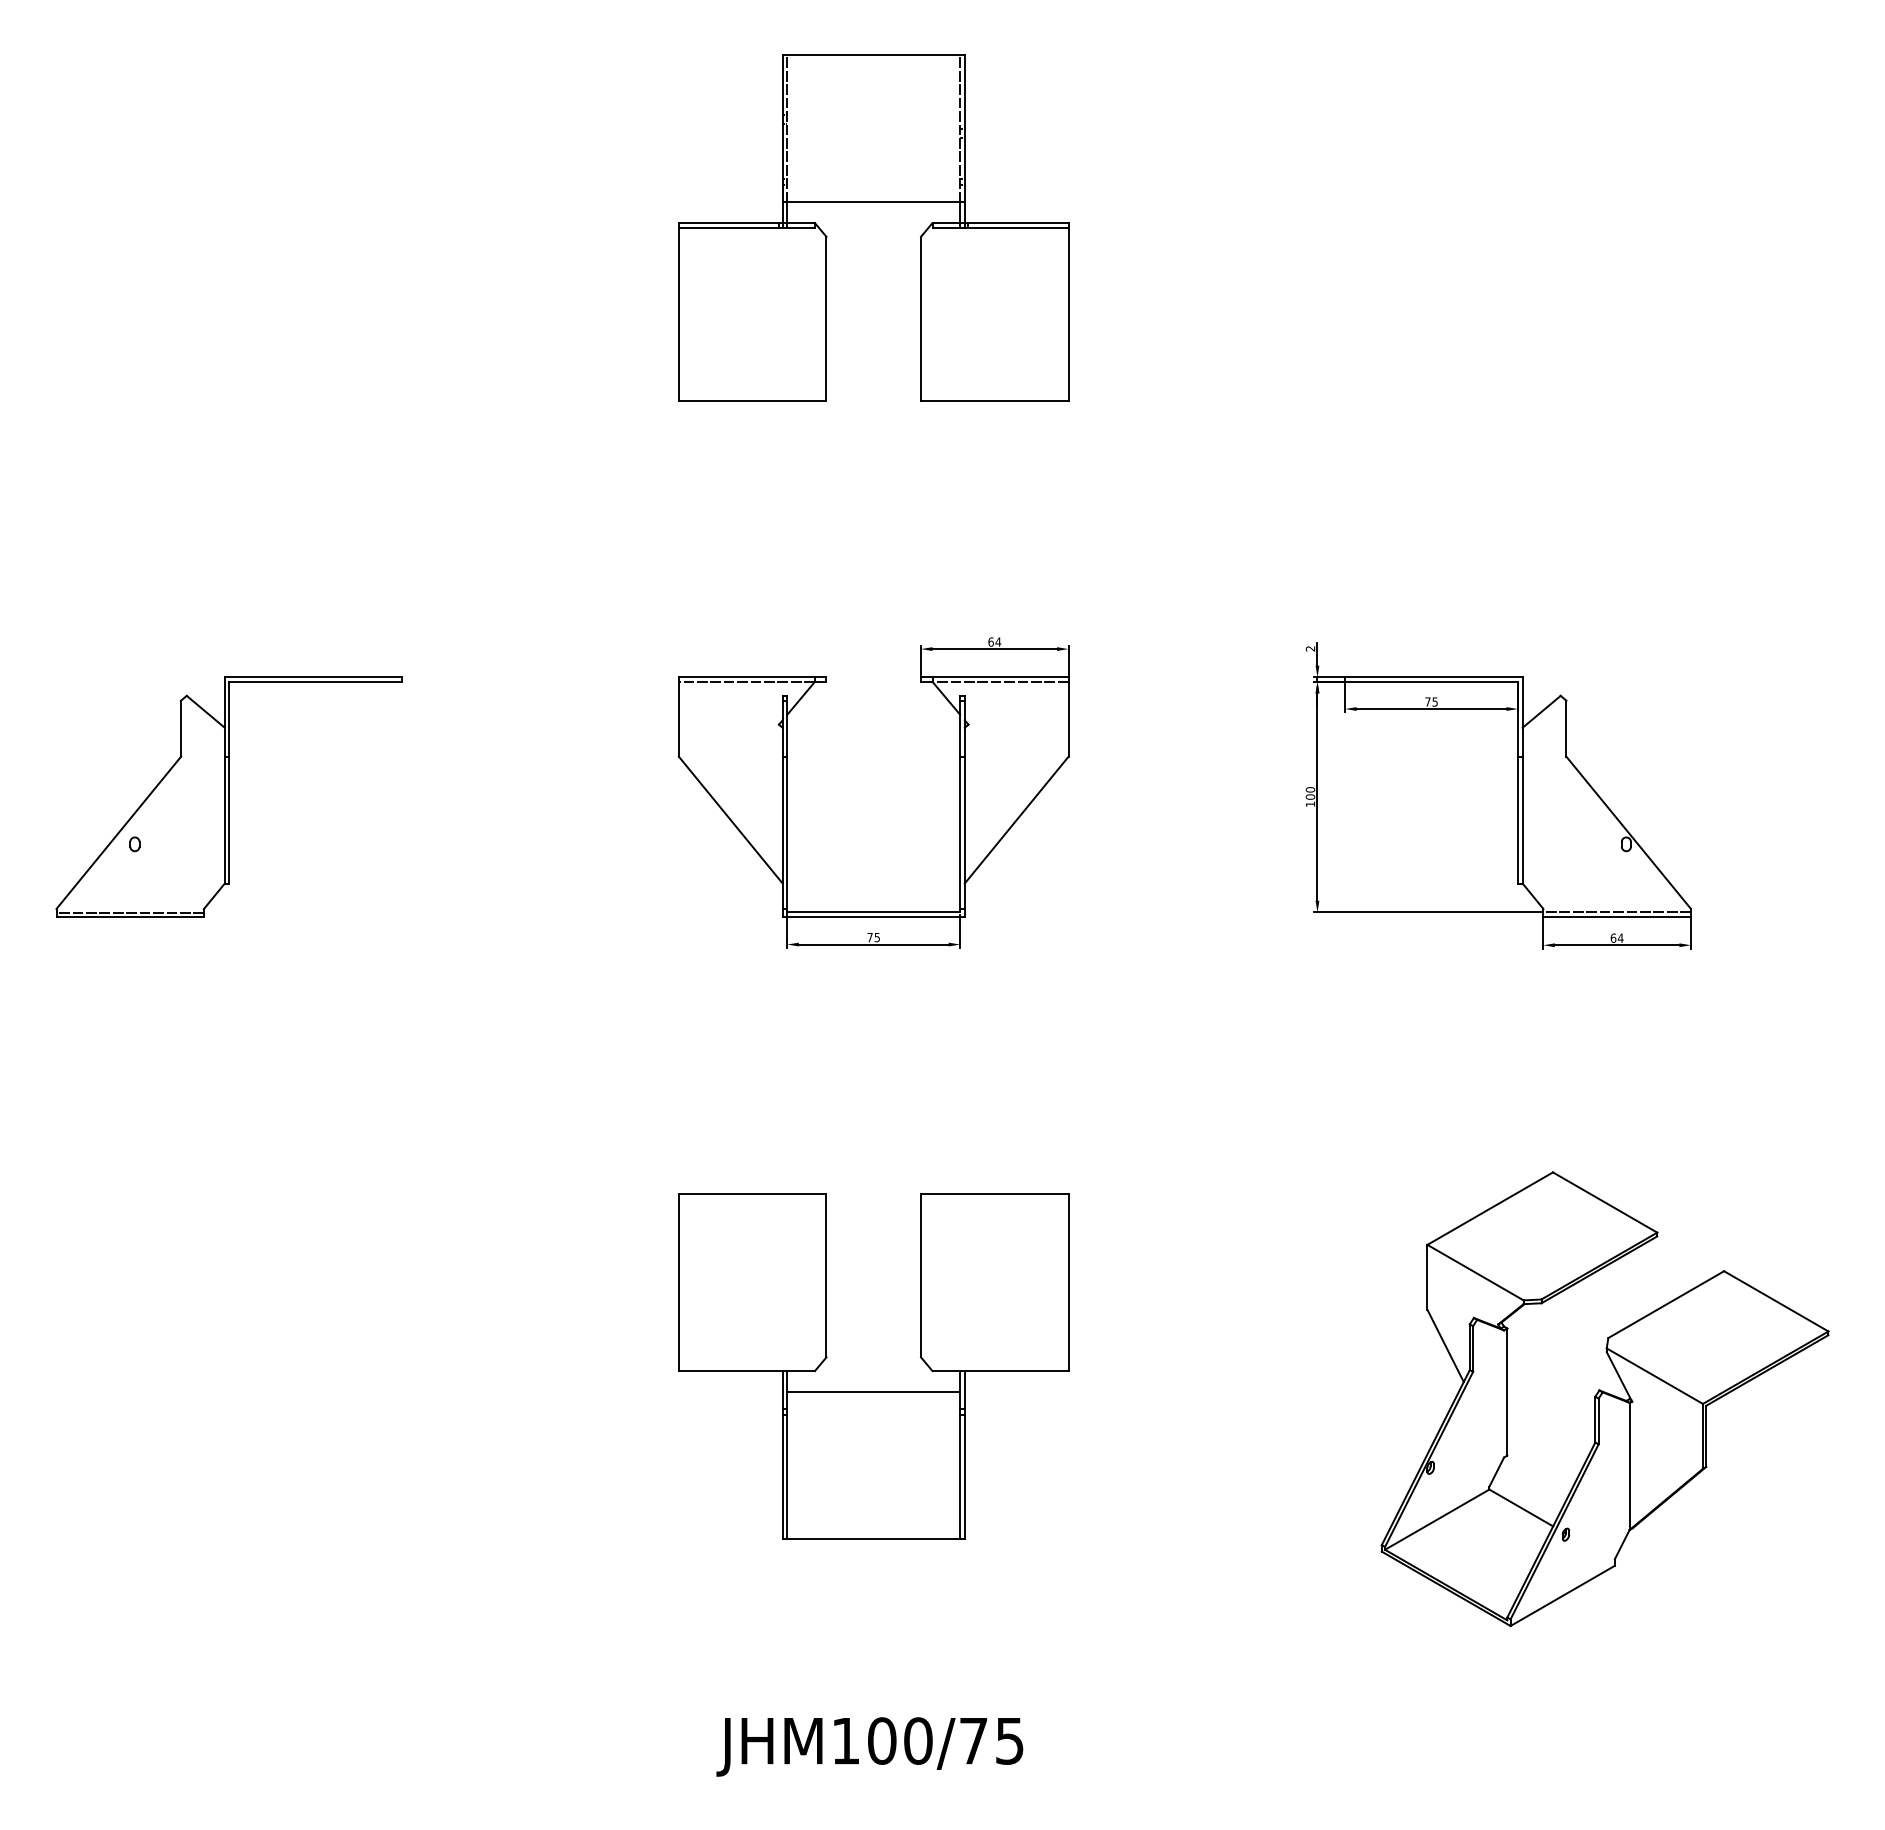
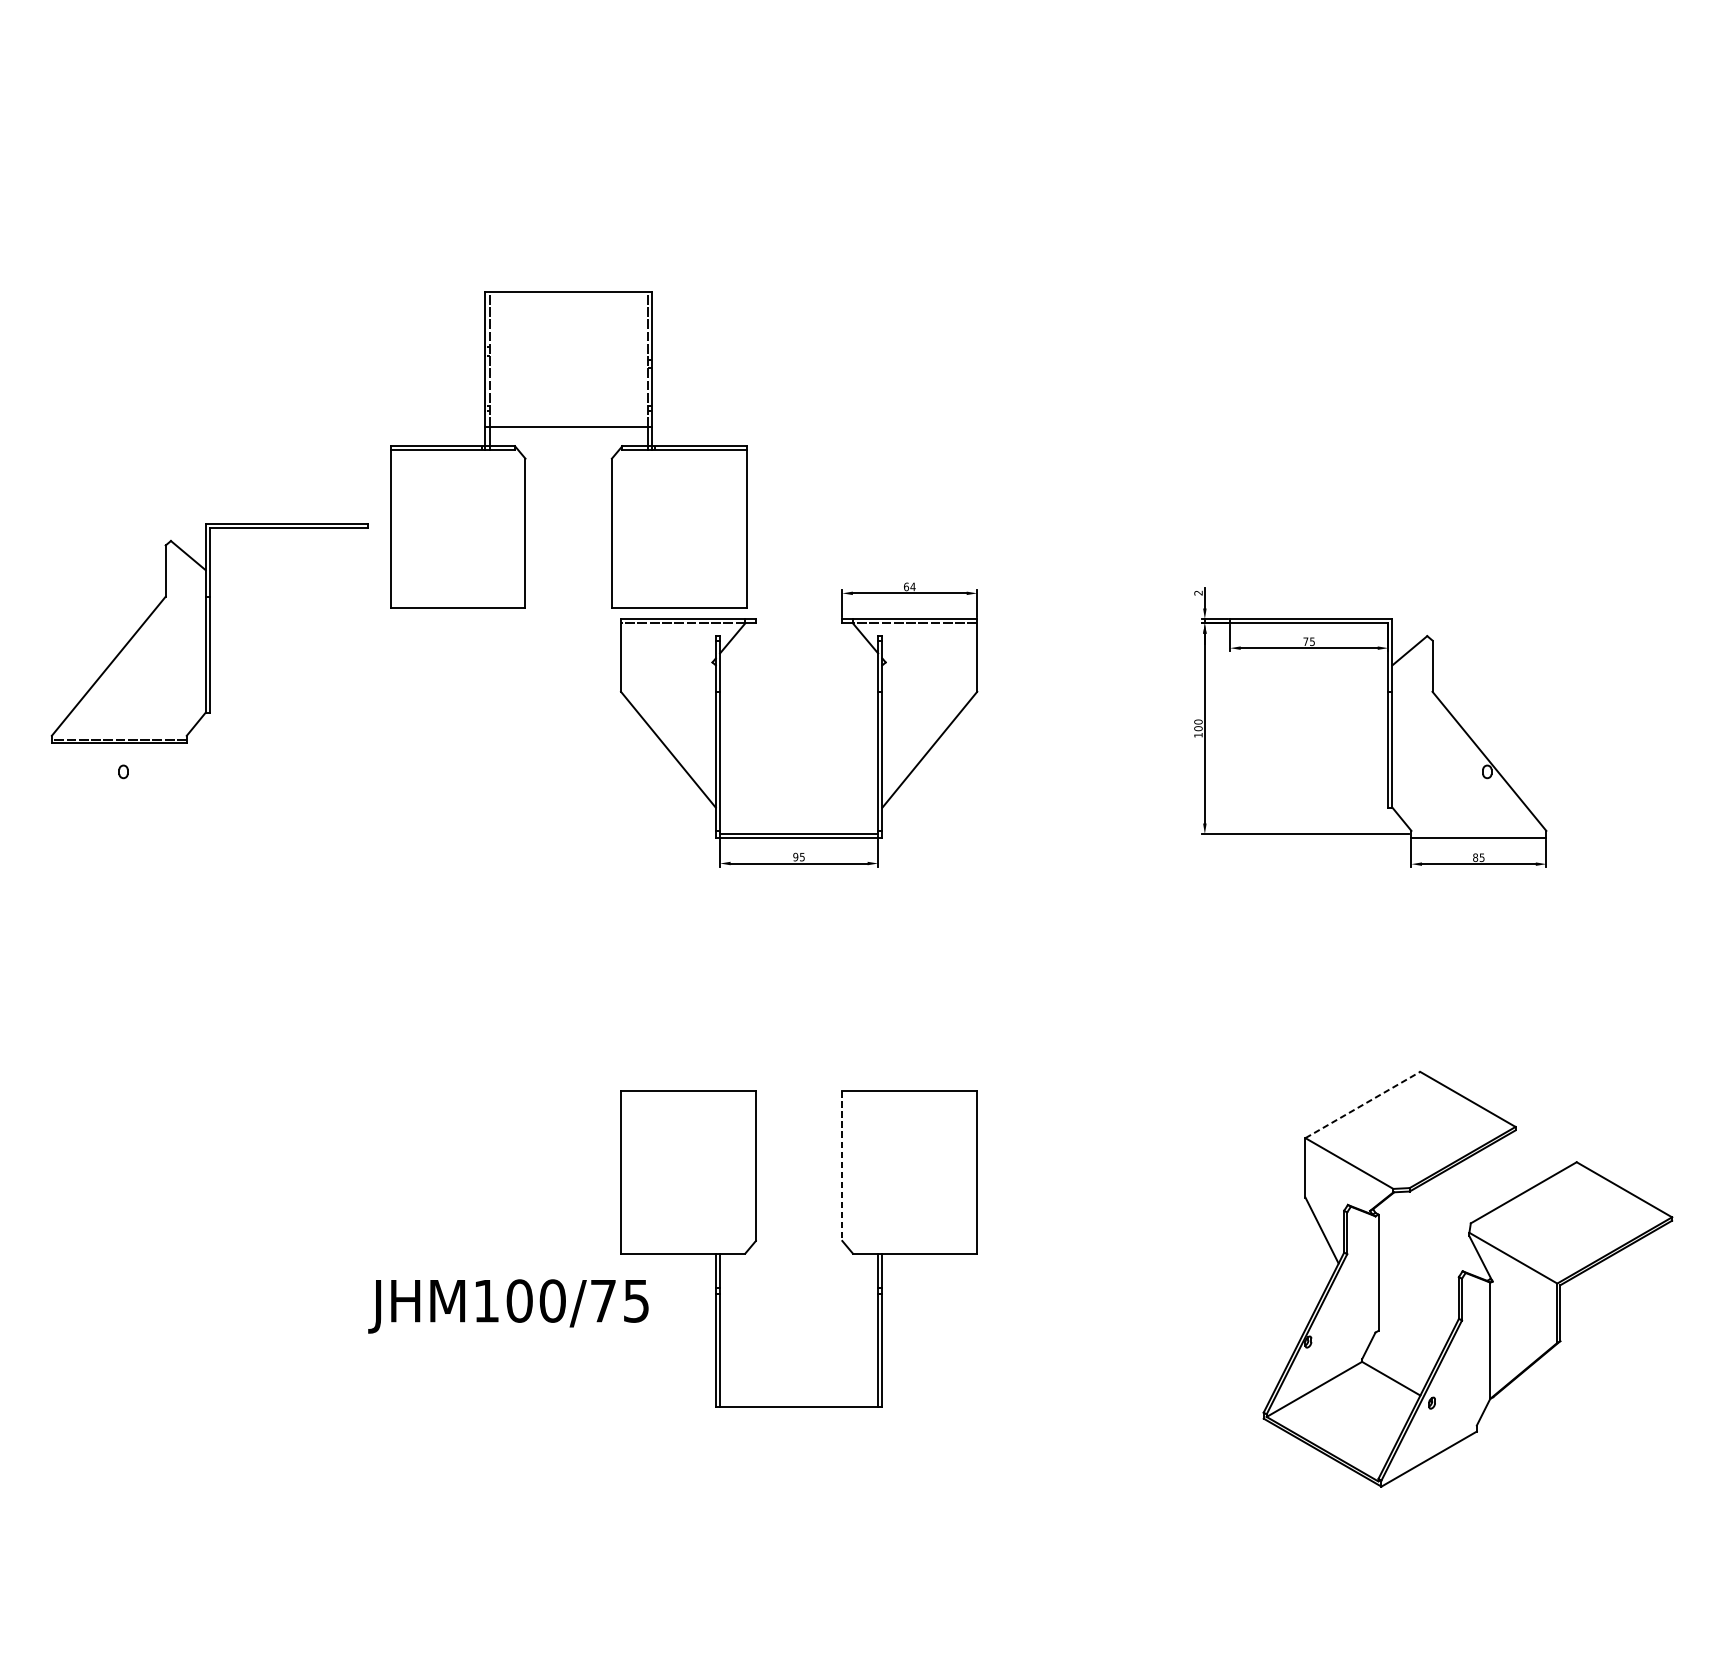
part: (873, 202) -> (568, 427), moved
part: (228, 796) -> (209, 633), moved
line: (1616, 912) -> (1478, 834), removed
text: (869, 937) -> (795, 857), 75 -> 95
text: (1616, 937) -> (1478, 857), 64 -> 85
line: (1490, 1208) -> (1363, 1104), solid -> dashed
line: (920, 1275) -> (841, 1166), solid -> dashed
line: (873, 1391) -> (798, 1272), removed
text: (869, 1746) -> (508, 1306), moved

